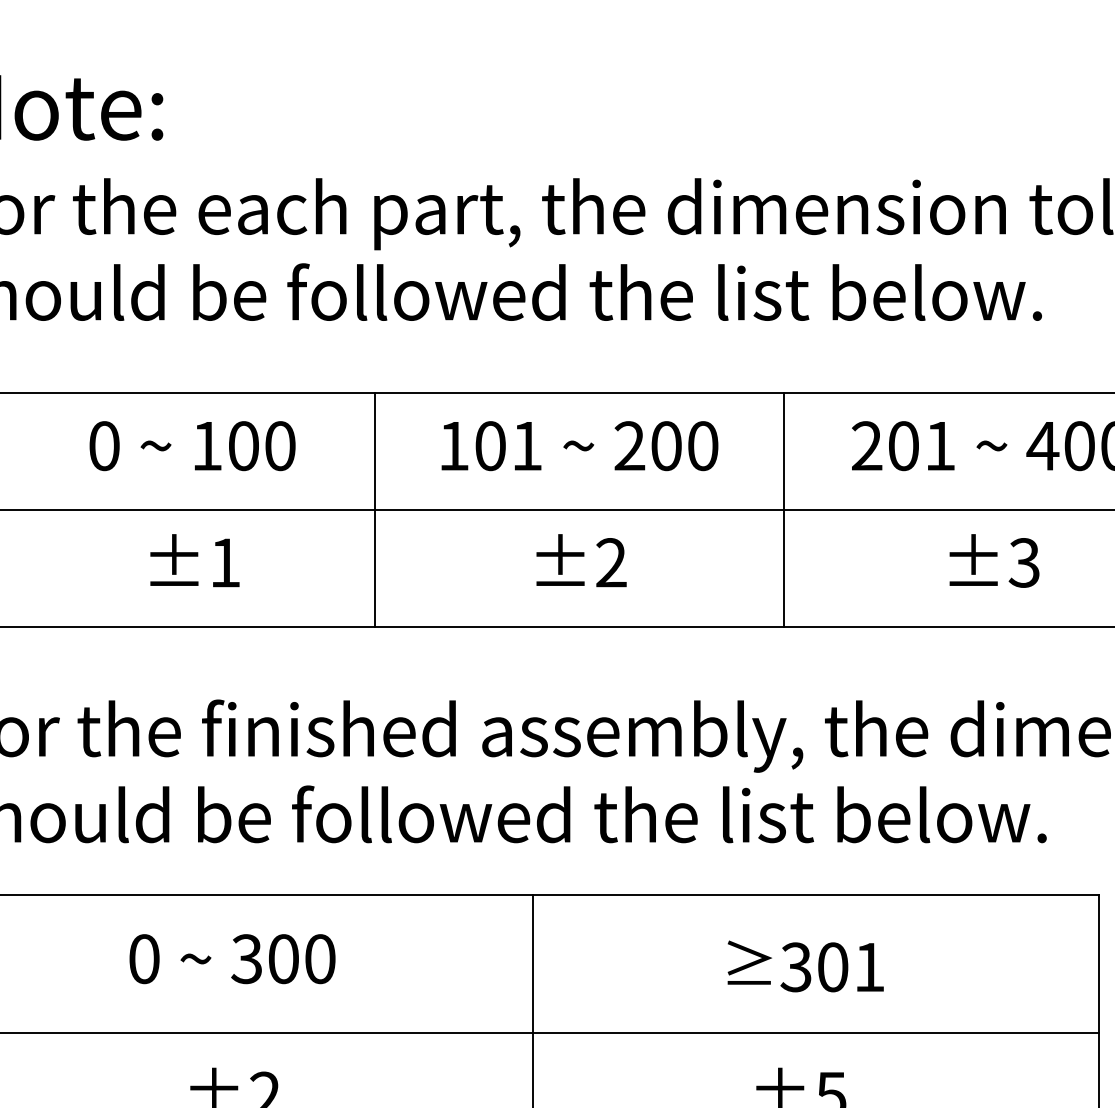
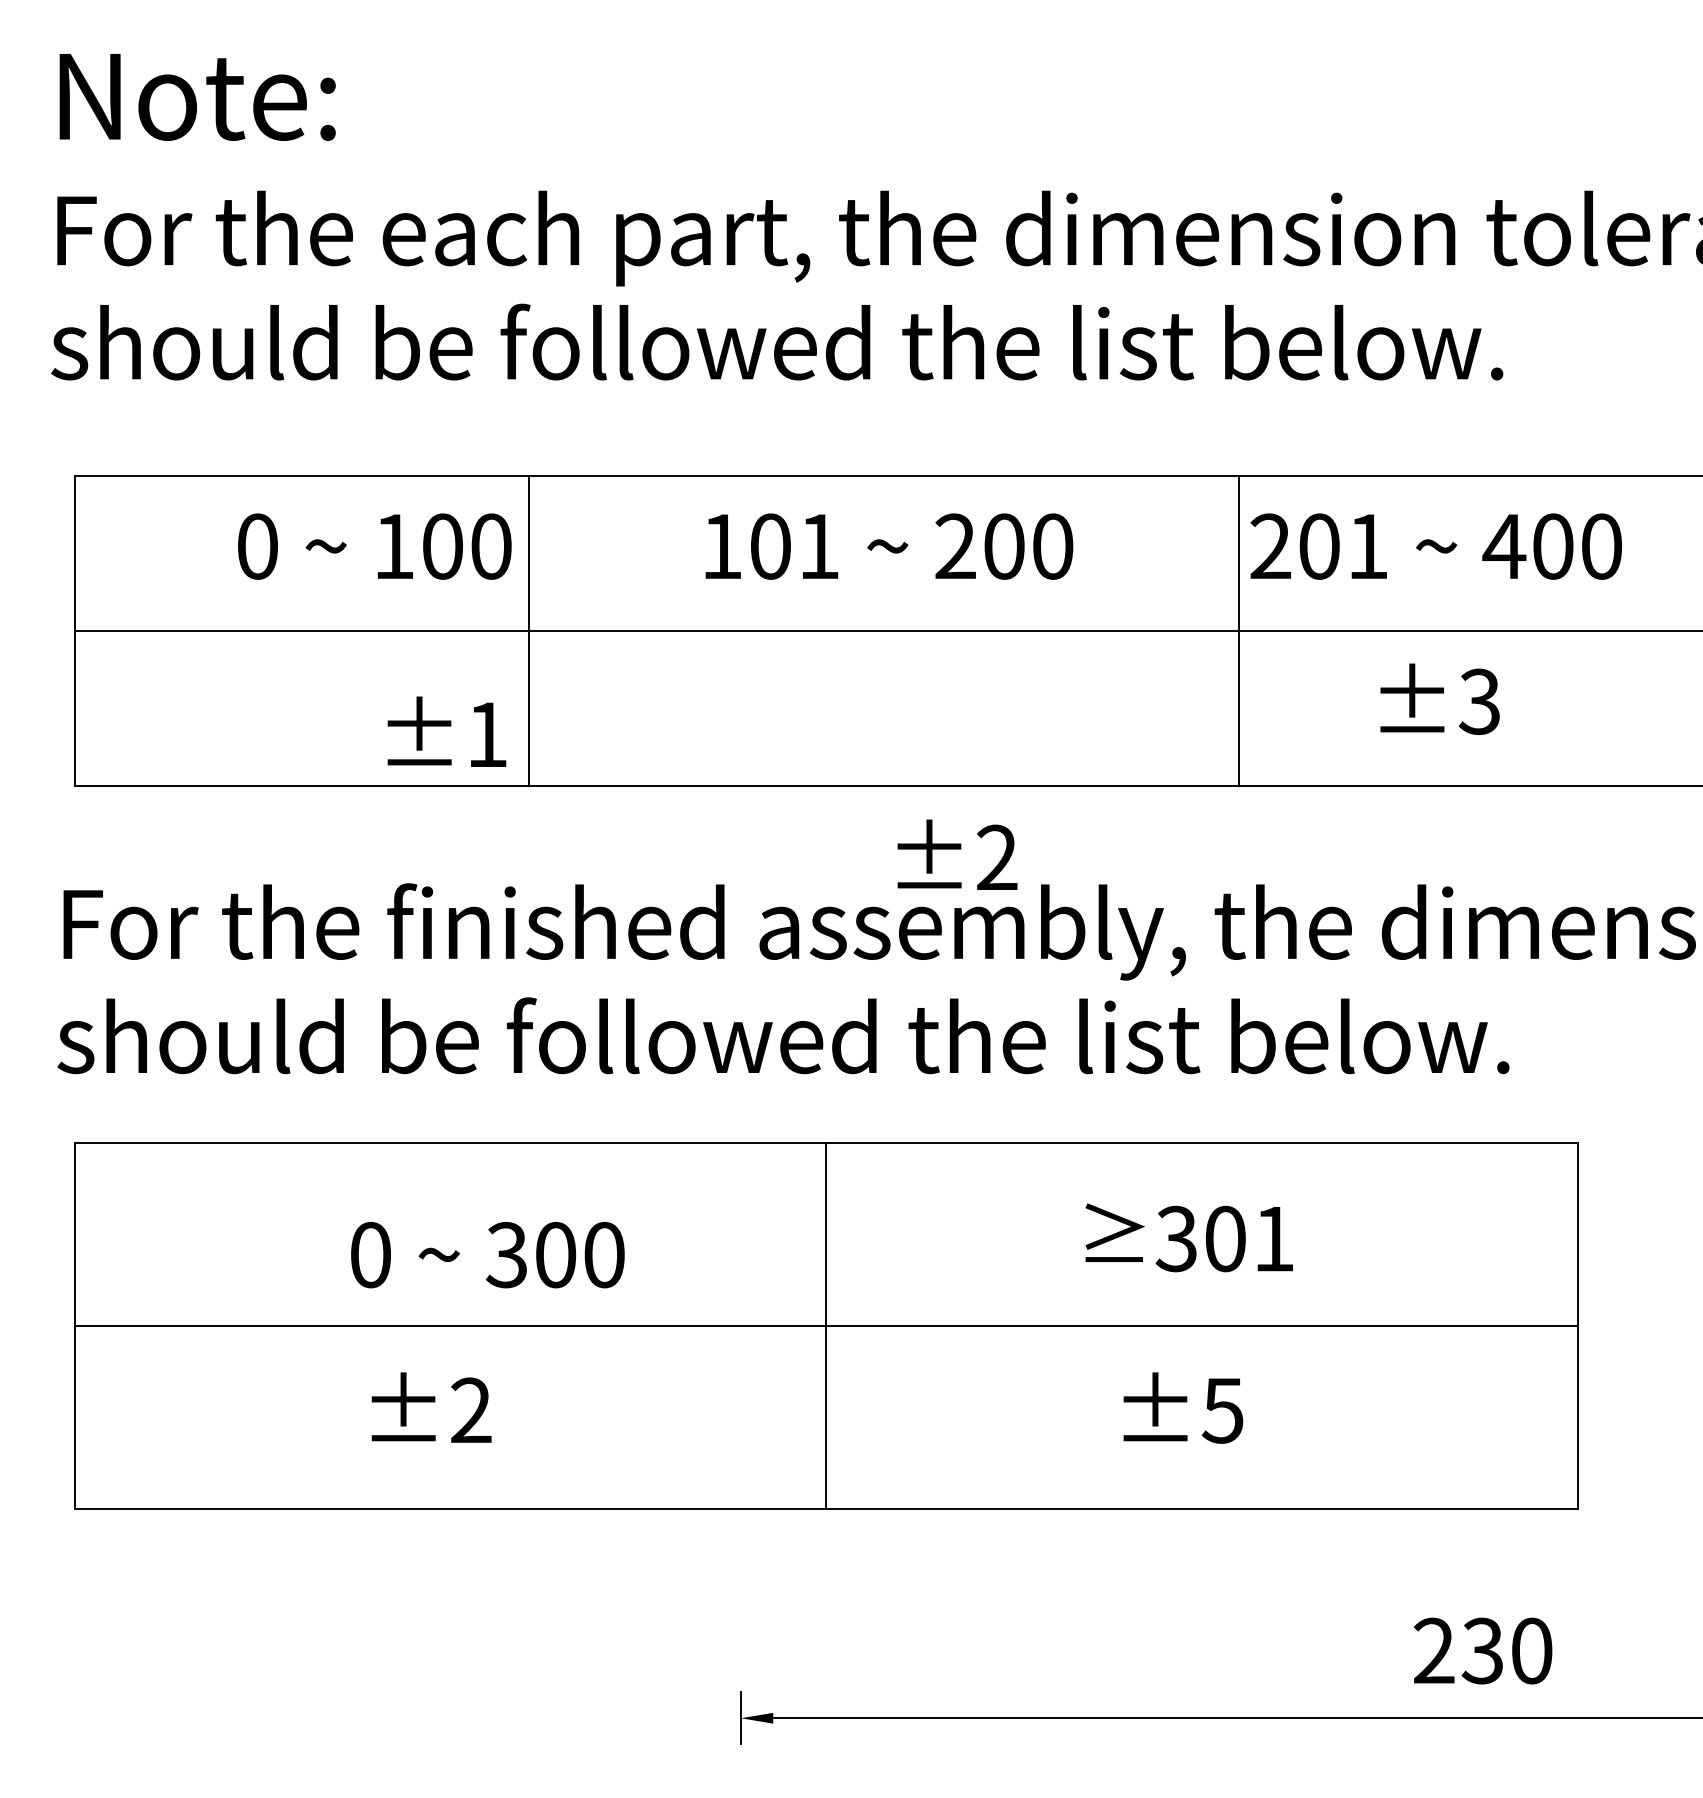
line: (375, 509) -> (529, 630), moved
line: (784, 509) -> (1239, 630), moved
text: (194, 560) -> (446, 731), moved
text: (581, 560) -> (957, 854), moved
text: (232, 959) -> (487, 1255), moved

